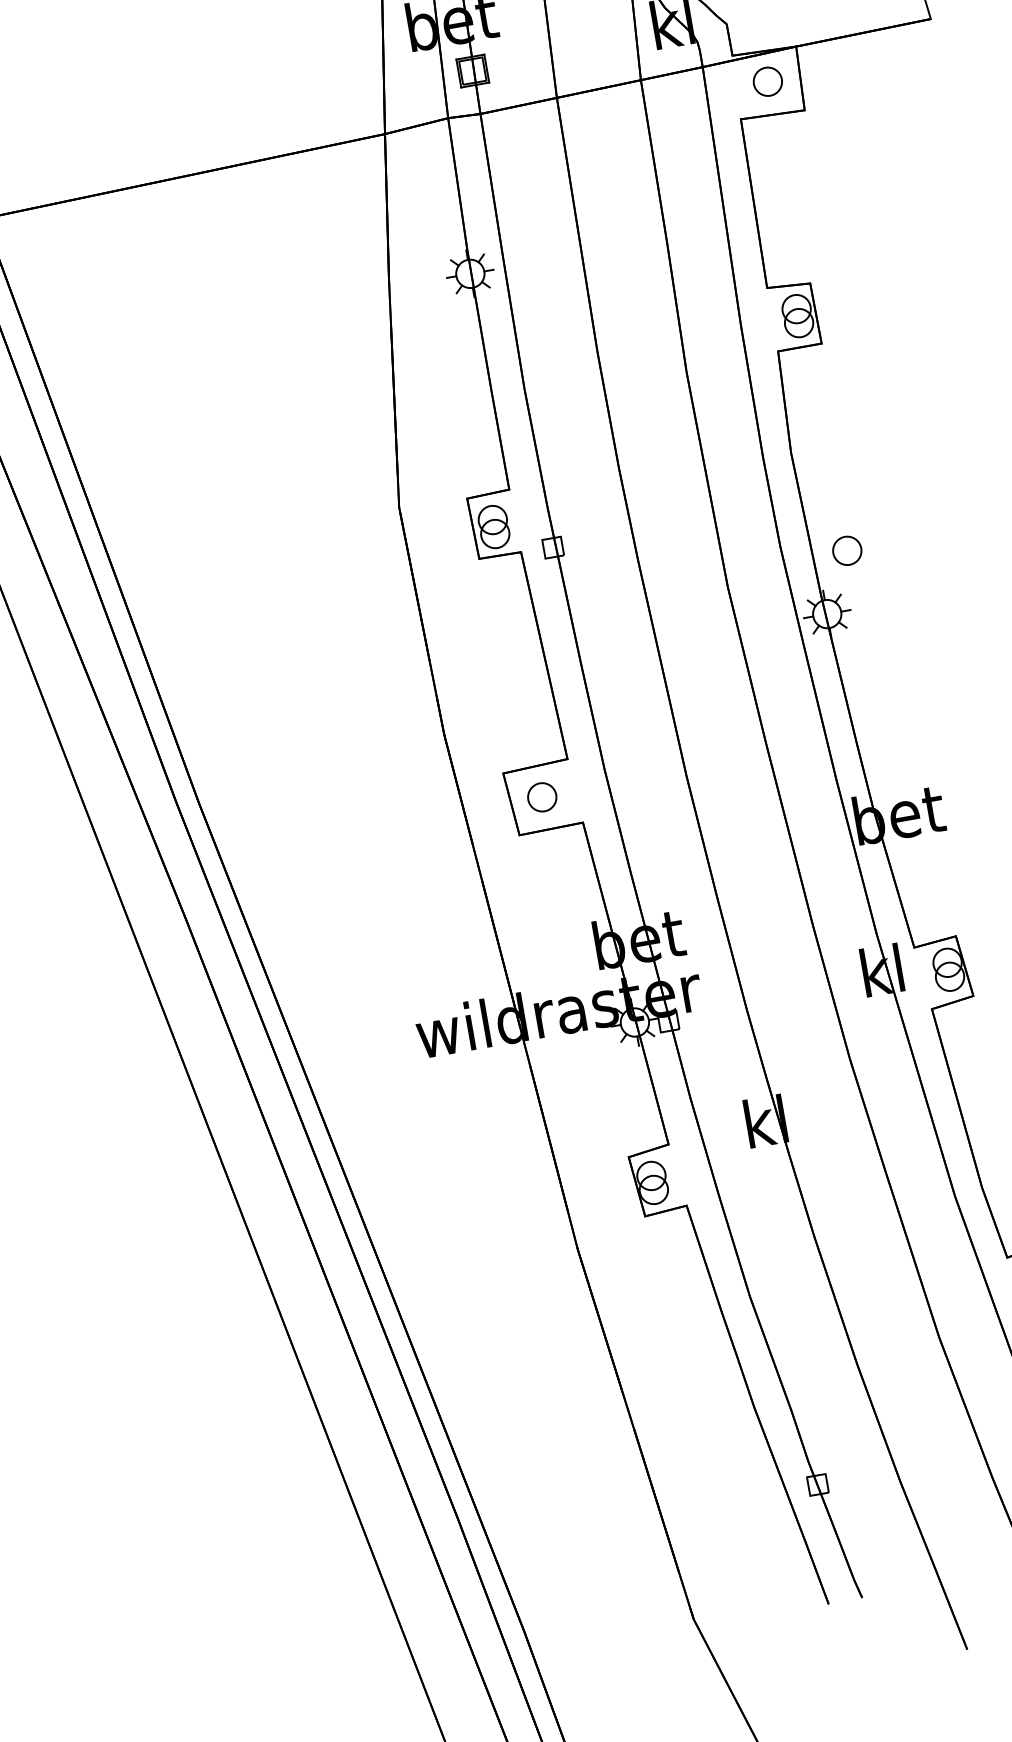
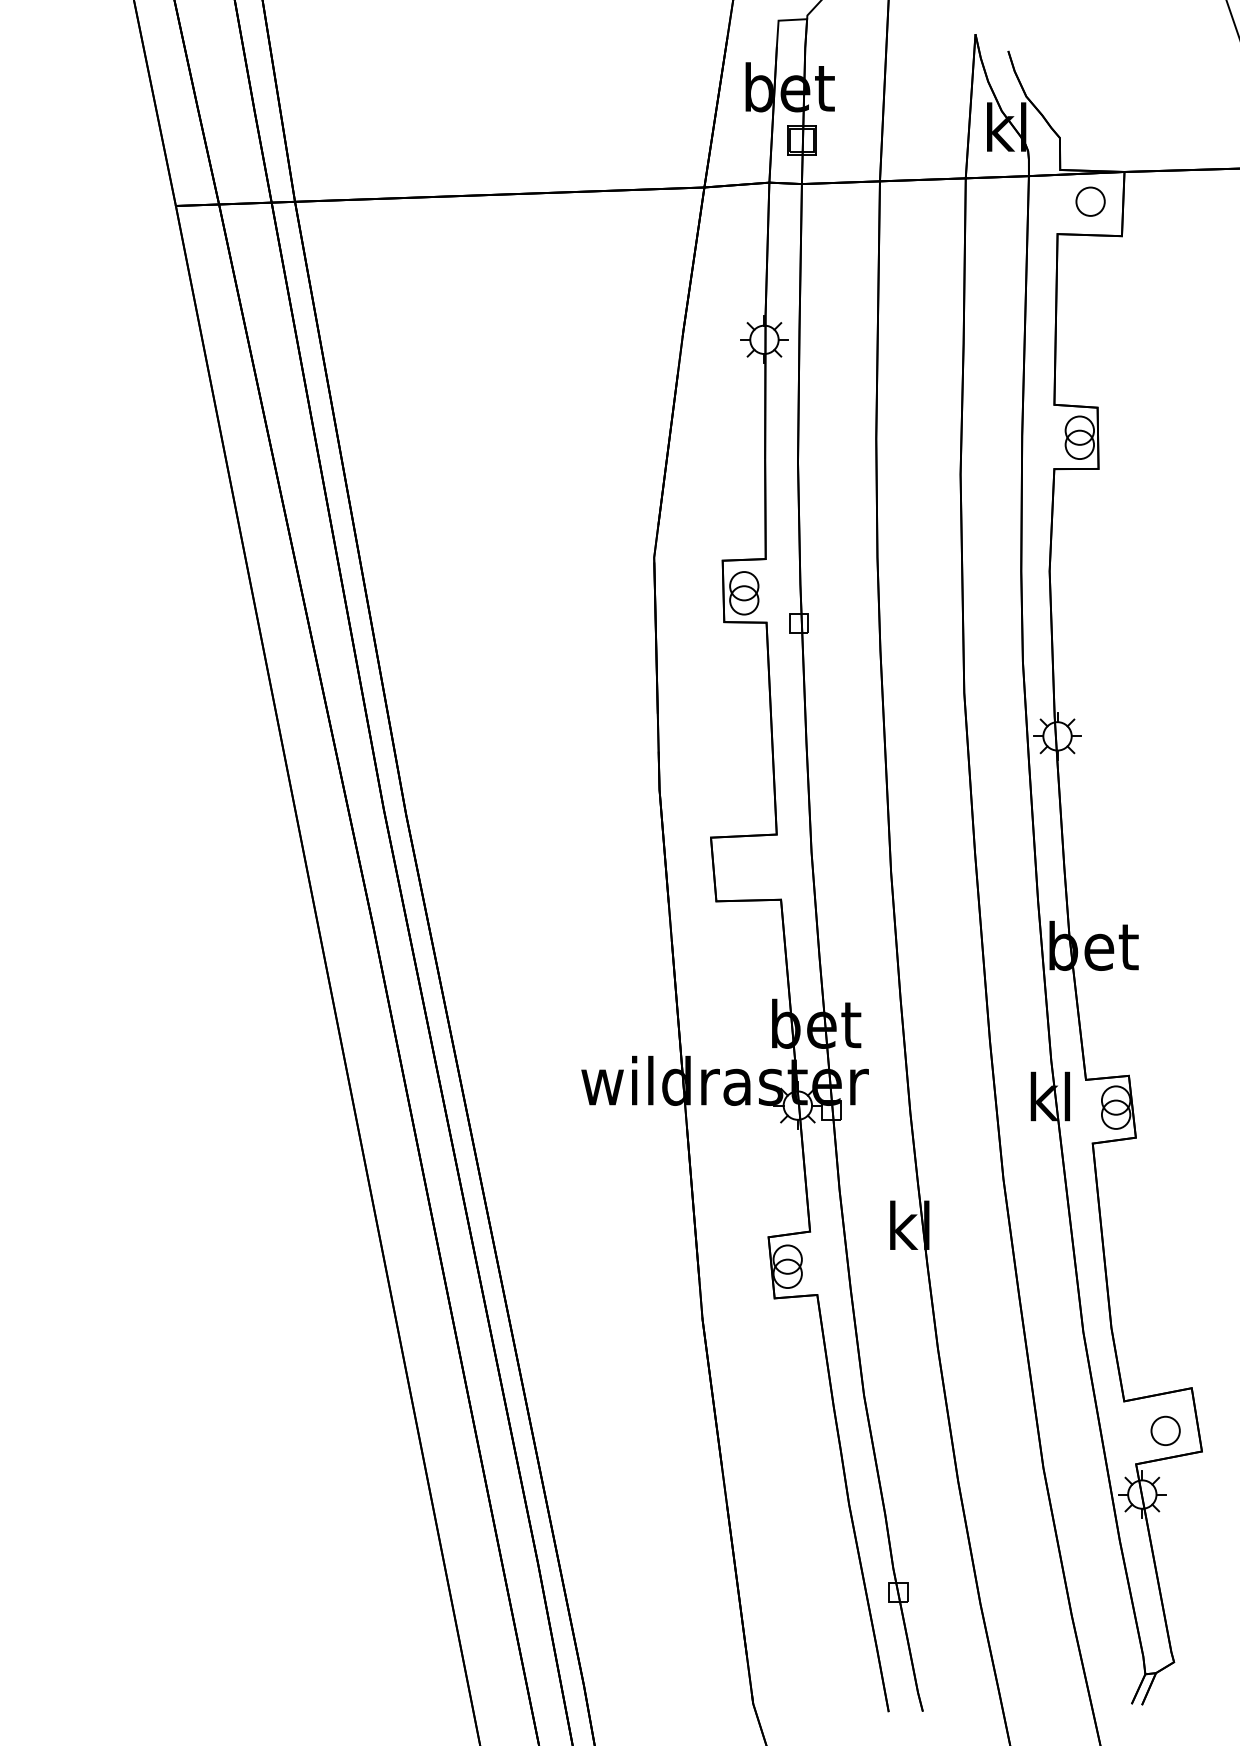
part: (847, 550) -> (1088, 677), removed
part: (542, 796) -> (745, 867), removed

